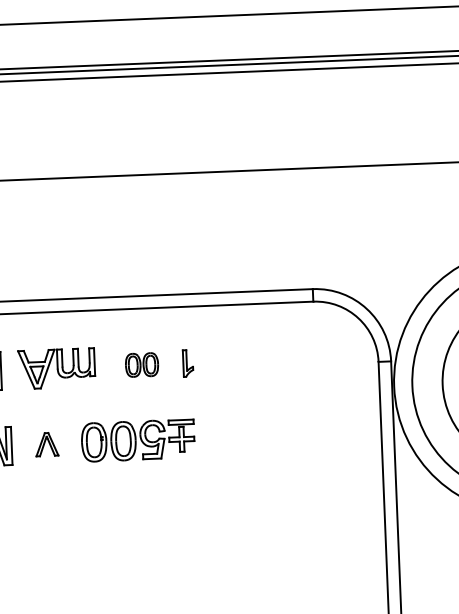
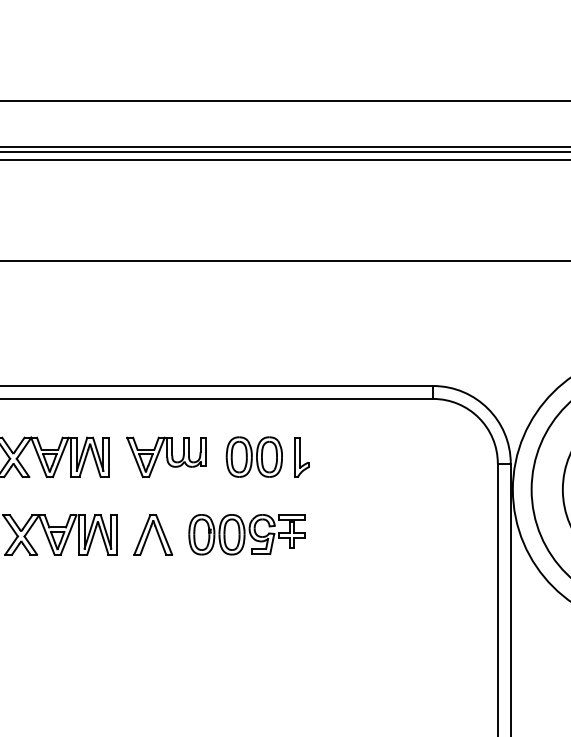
part: (187, 363) -> (301, 457), size x1.43
part: (141, 364) -> (253, 456), size x1.67
part: (46, 444) -> (152, 534), size x1.67

